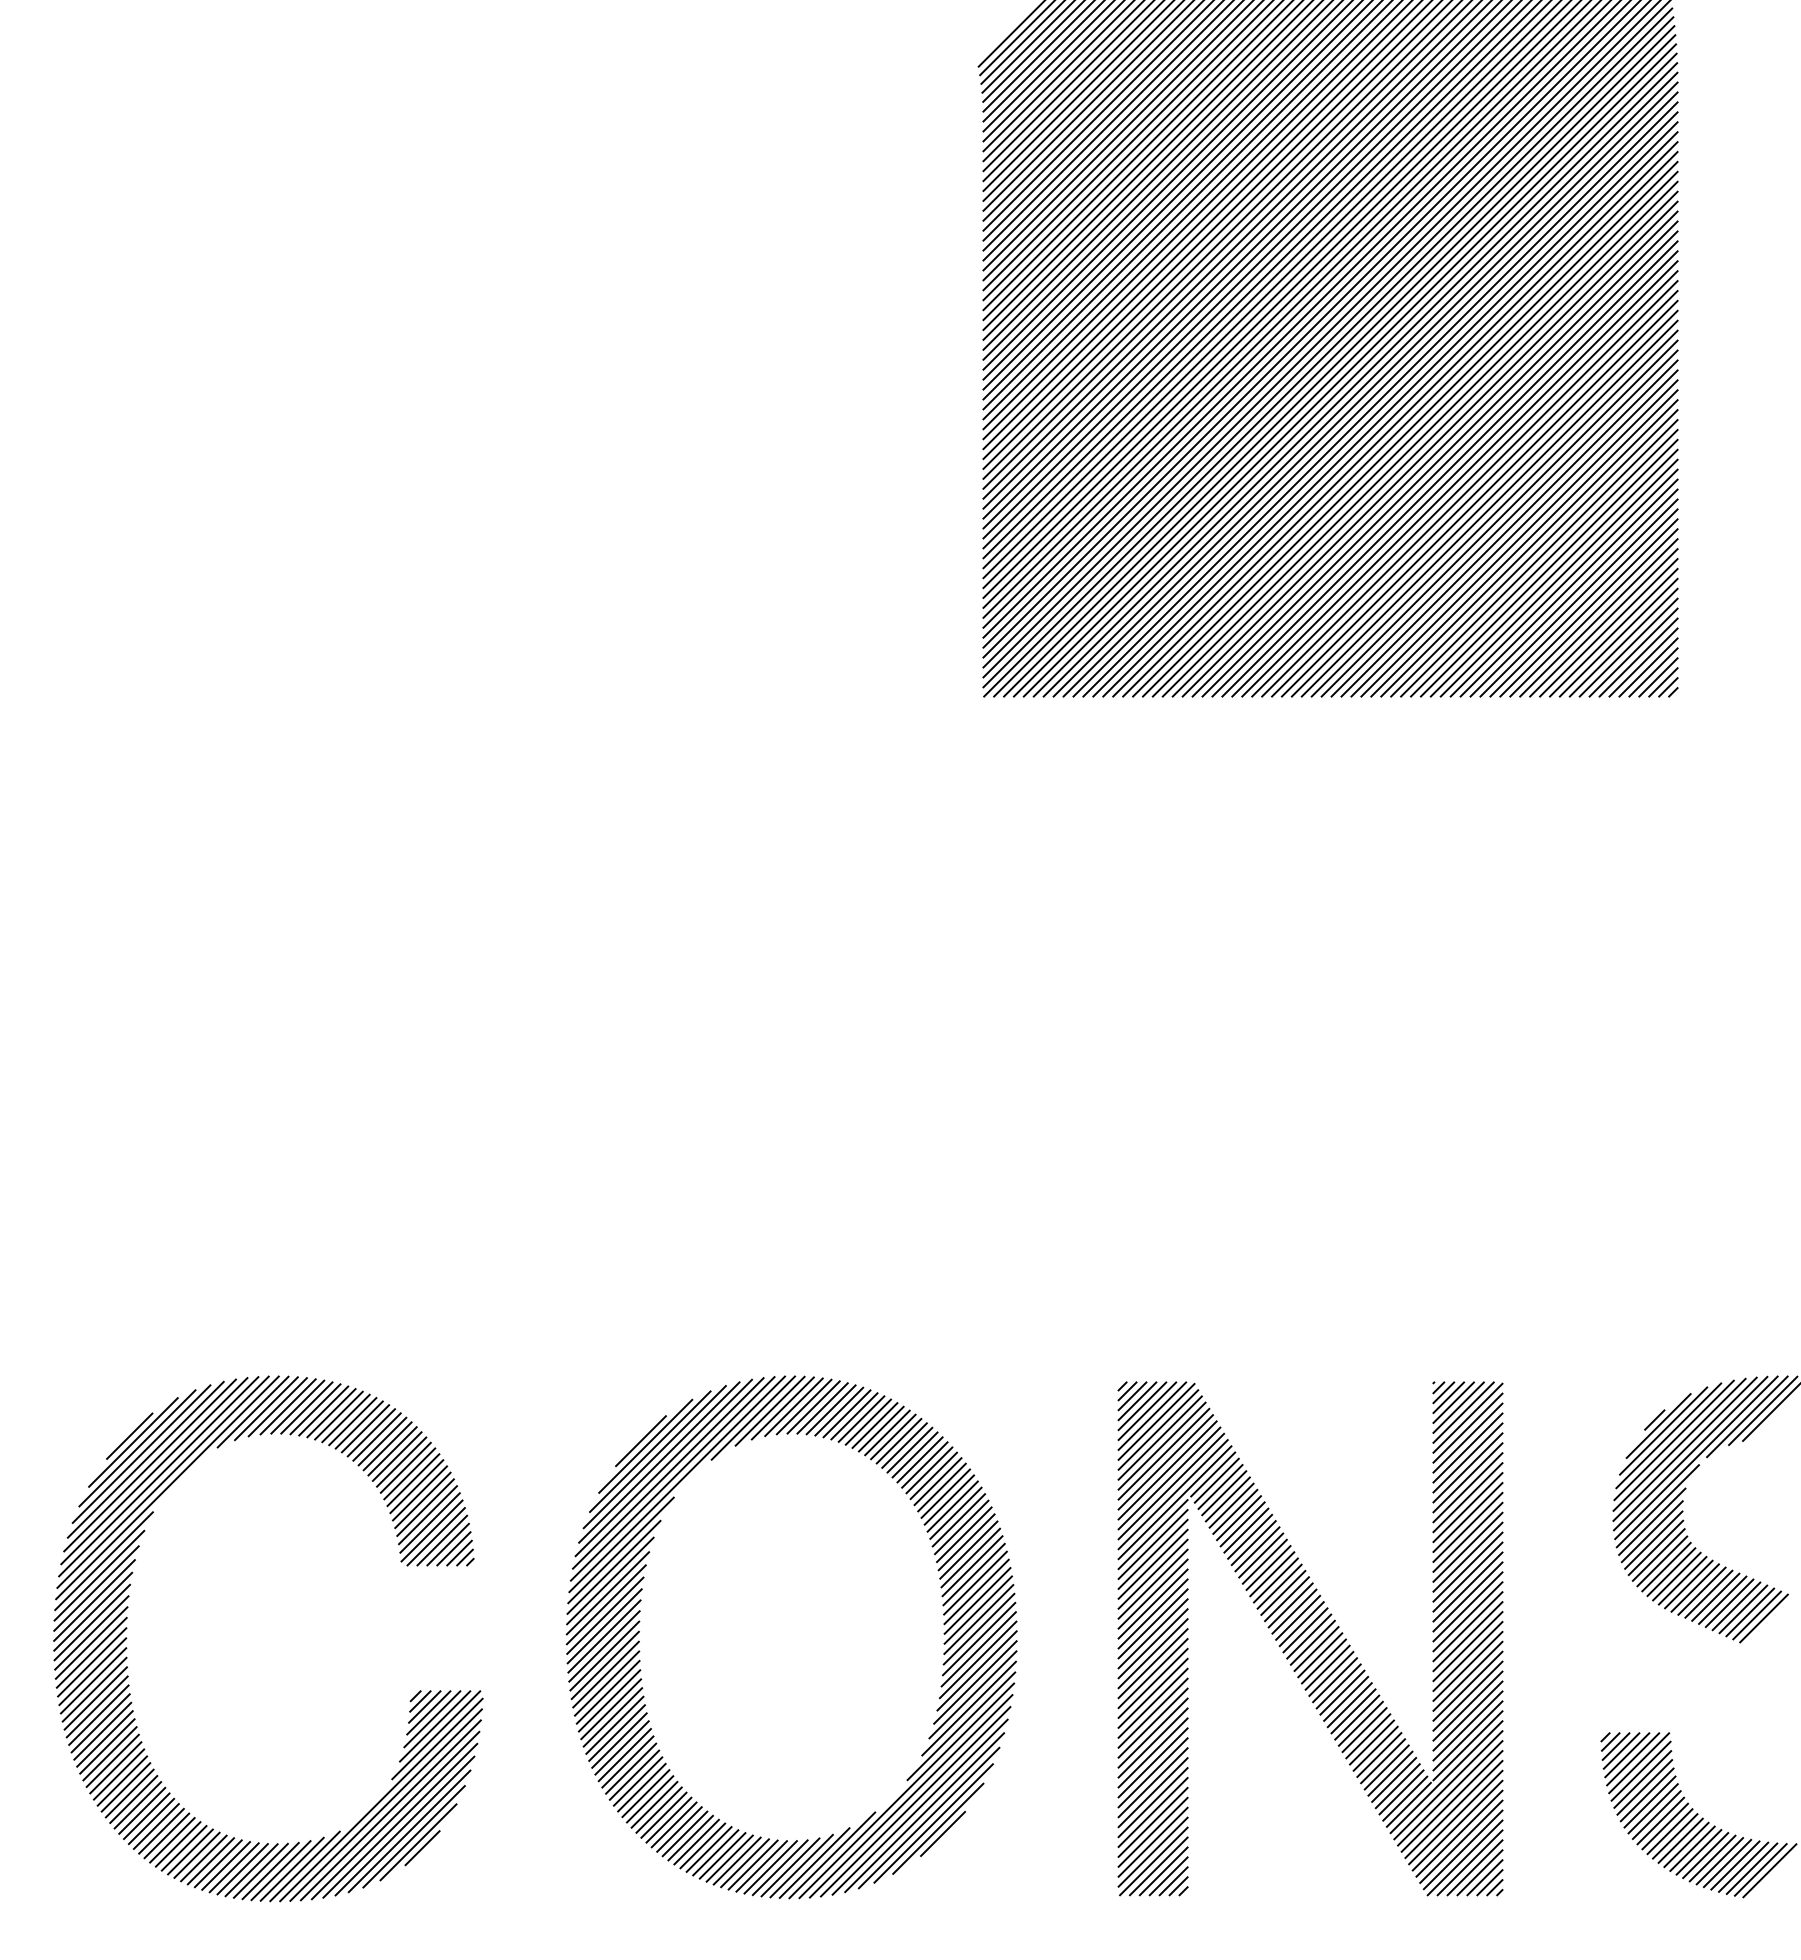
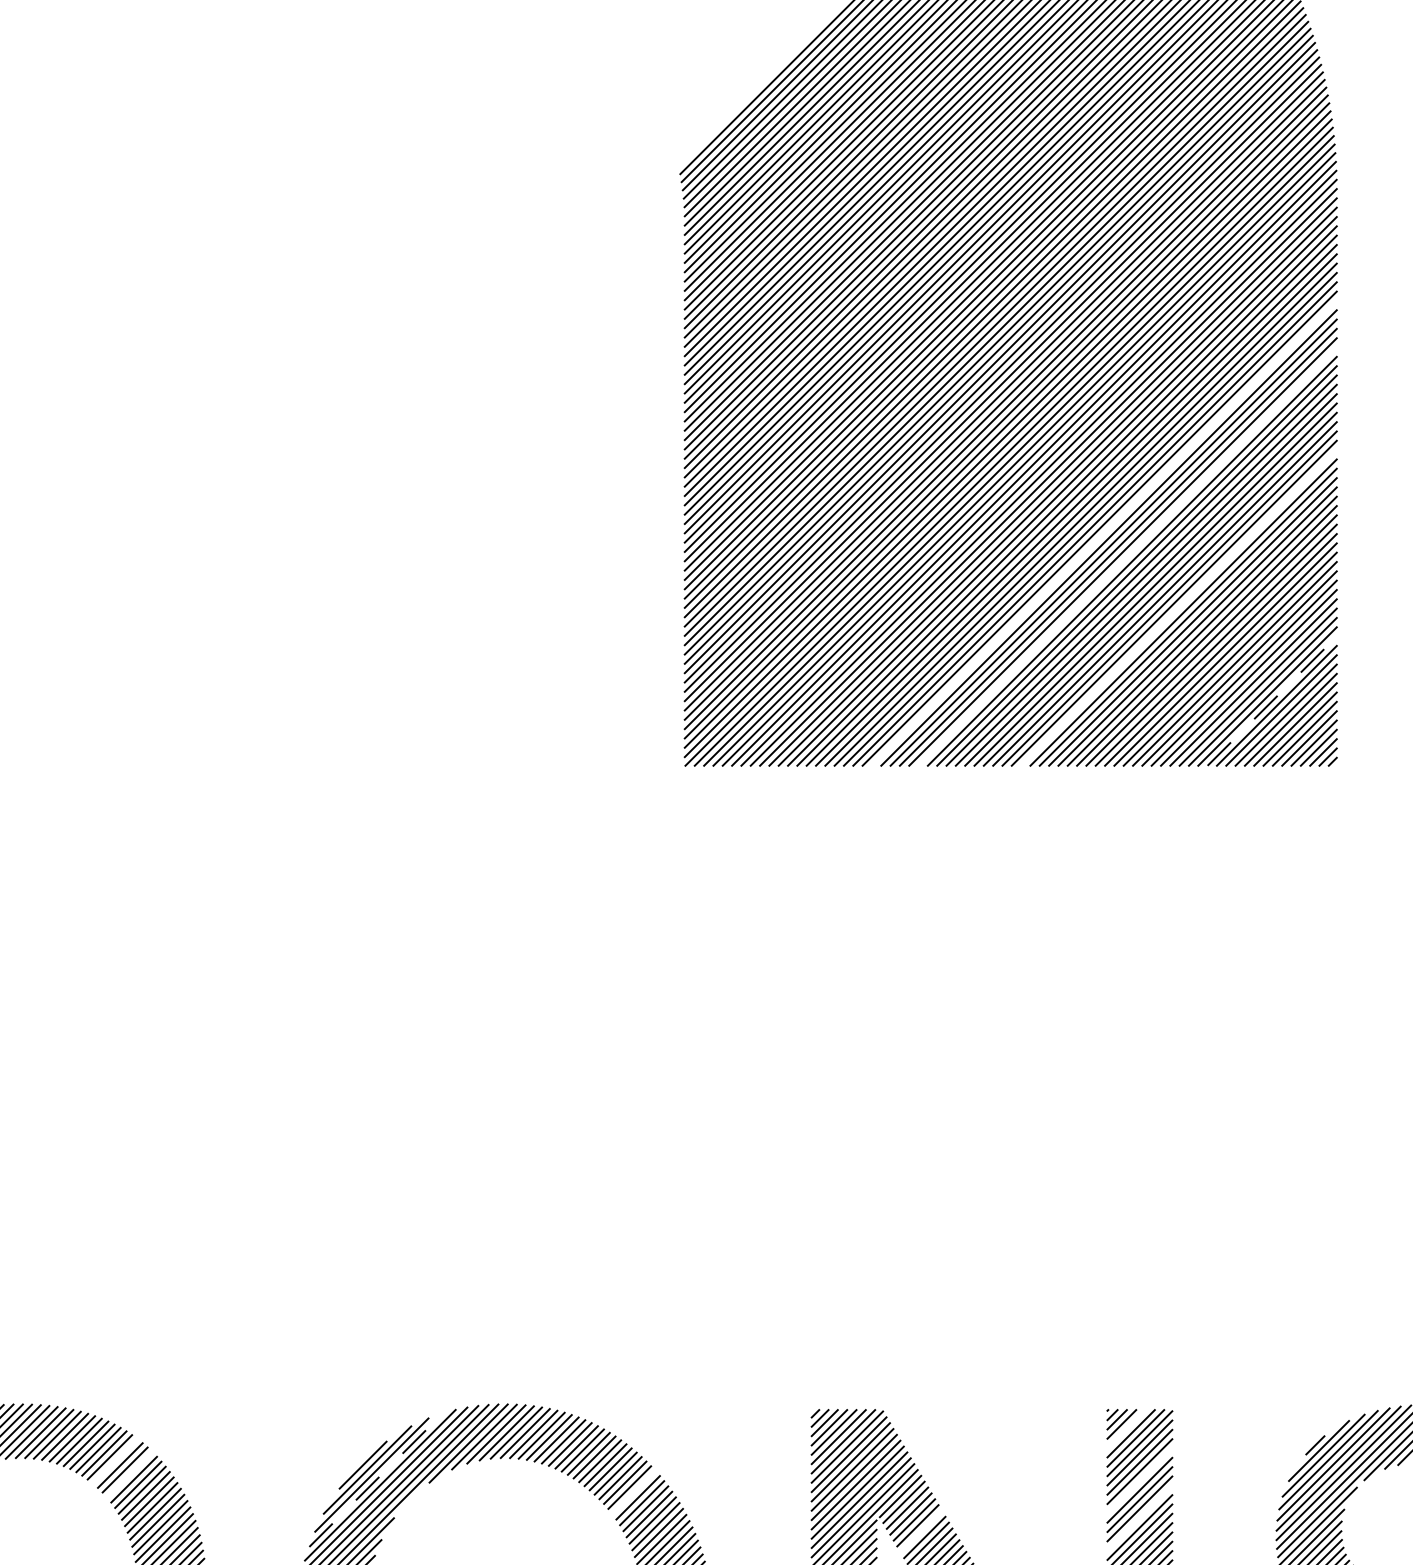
line: (1429, 448) -> (1103, 532), removed
line: (1454, 473) -> (1127, 556), removed
line: (1509, 528) -> (1178, 607), removed
line: (1609, 627) -> (1272, 700), solid -> dashed
line: (1453, 1402) -> (1126, 1428), removed
line: (376, 1436) -> (114, 1460), removed
line: (392, 1451) -> (129, 1474), removed
line: (654, 1457) -> (375, 1480), solid -> dashed
line: (1467, 1457) -> (1139, 1480), removed
line: (929, 1470) -> (634, 1492), removed
line: (1467, 1497) -> (1139, 1518), removed
line: (1235, 1511) -> (921, 1531), removed

